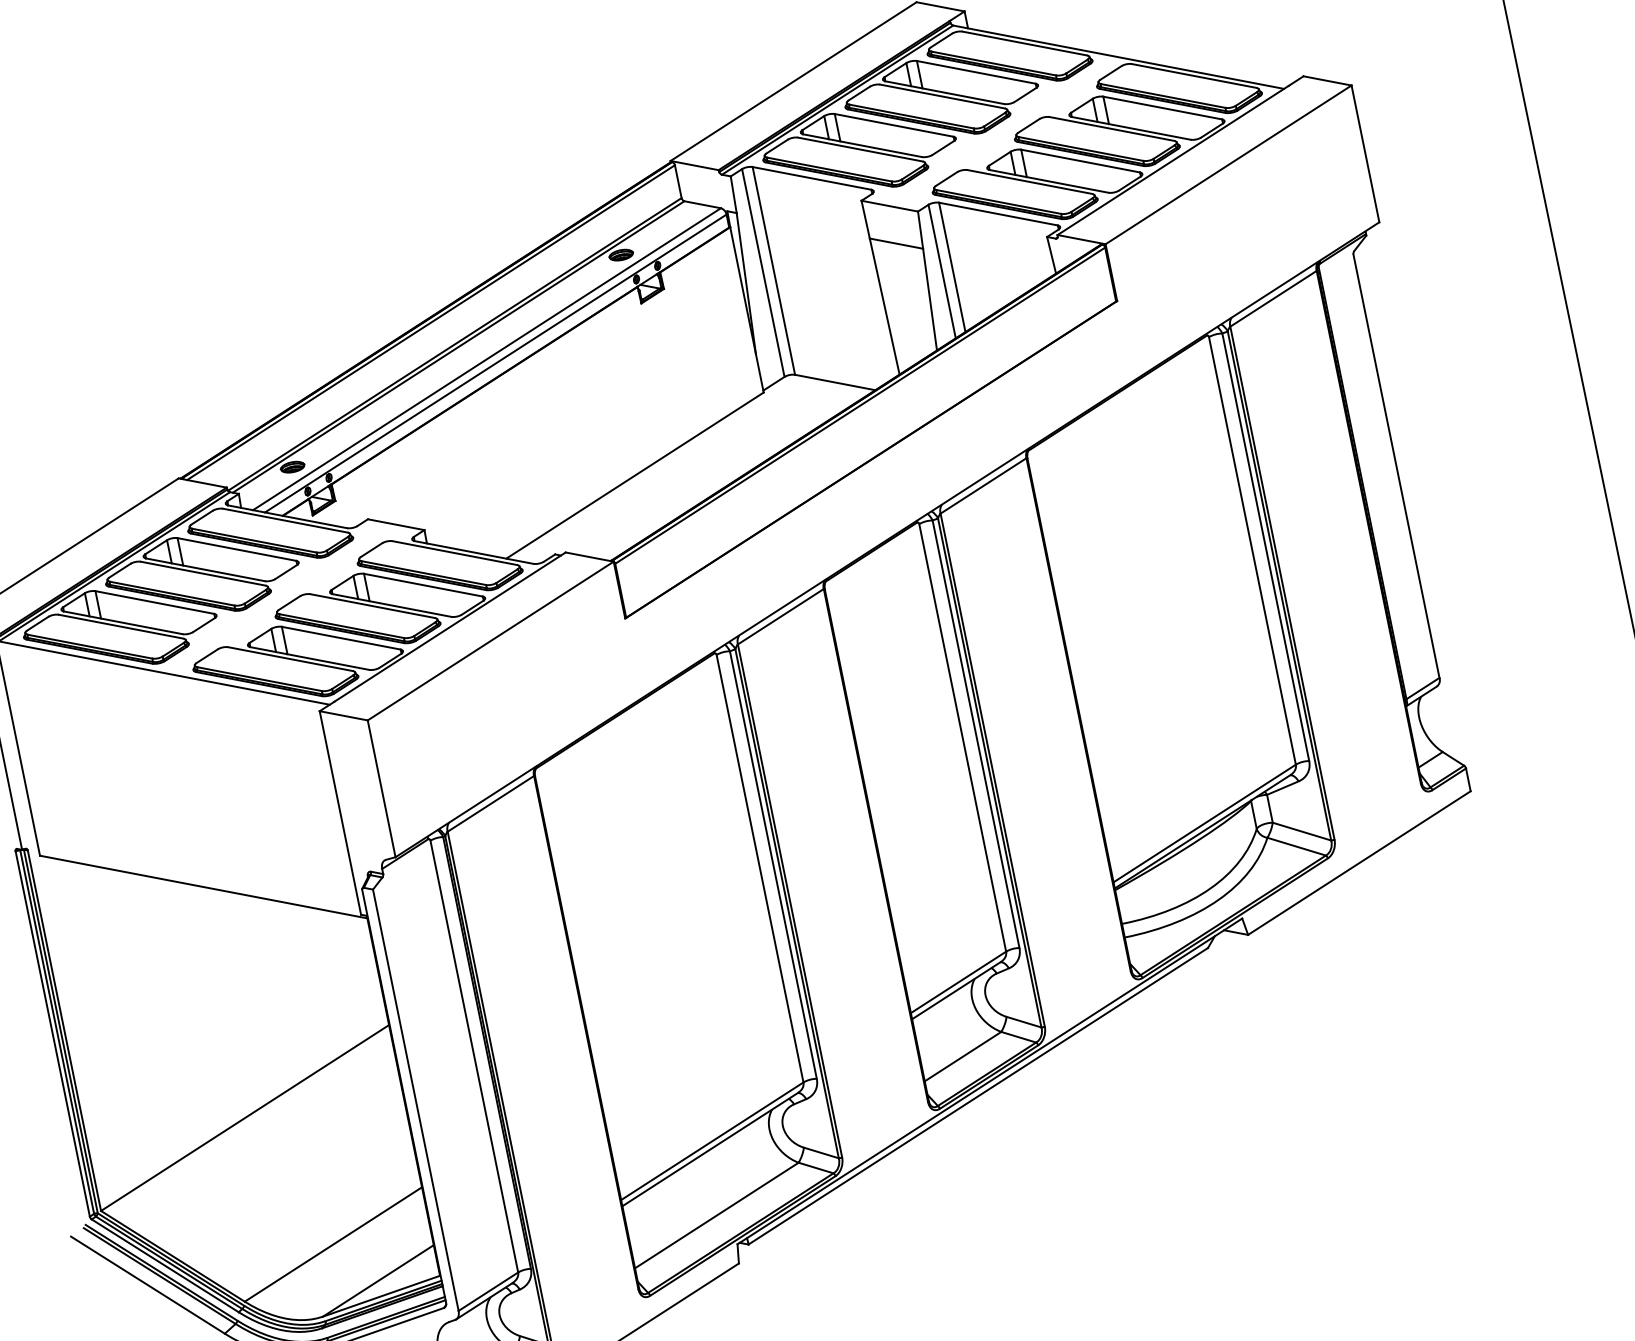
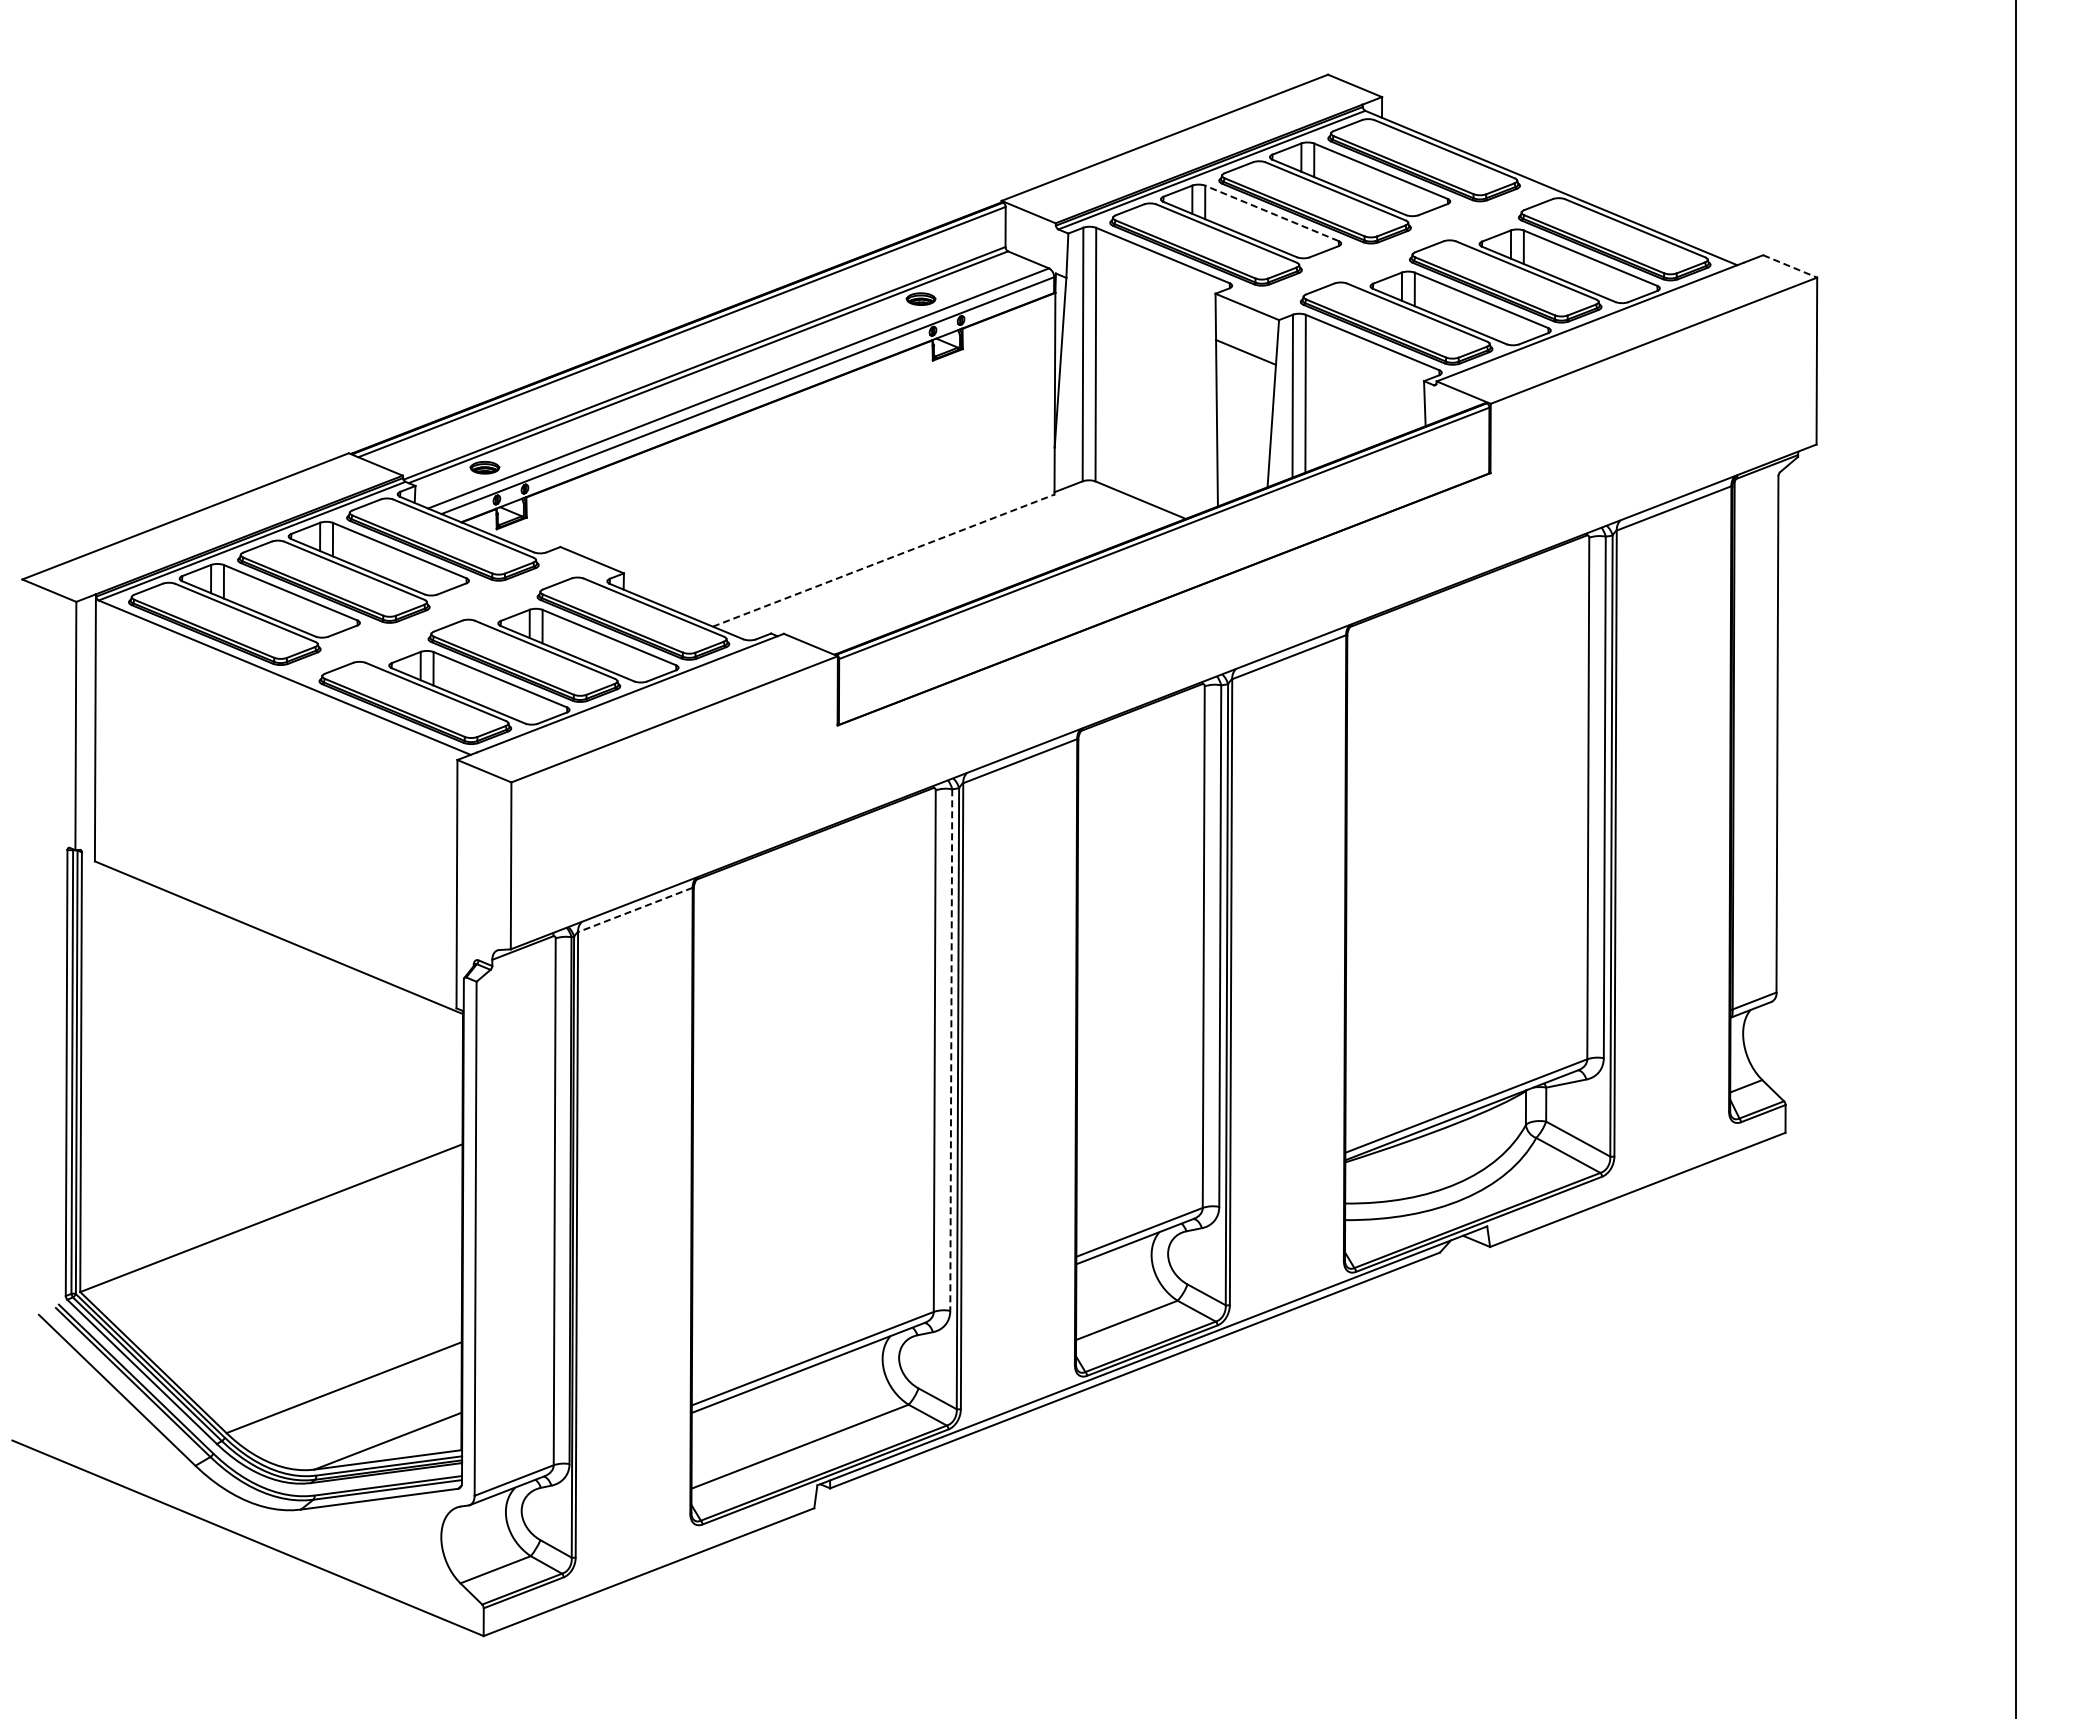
line: (1327, 80) -> (1790, 266), solid -> dashed
line: (893, 125) -> (1271, 213), solid -> dashed
line: (635, 475) -> (884, 560), solid -> dashed
line: (490, 804) -> (634, 910), solid -> dashed
line: (773, 865) -> (951, 1050), solid -> dashed

